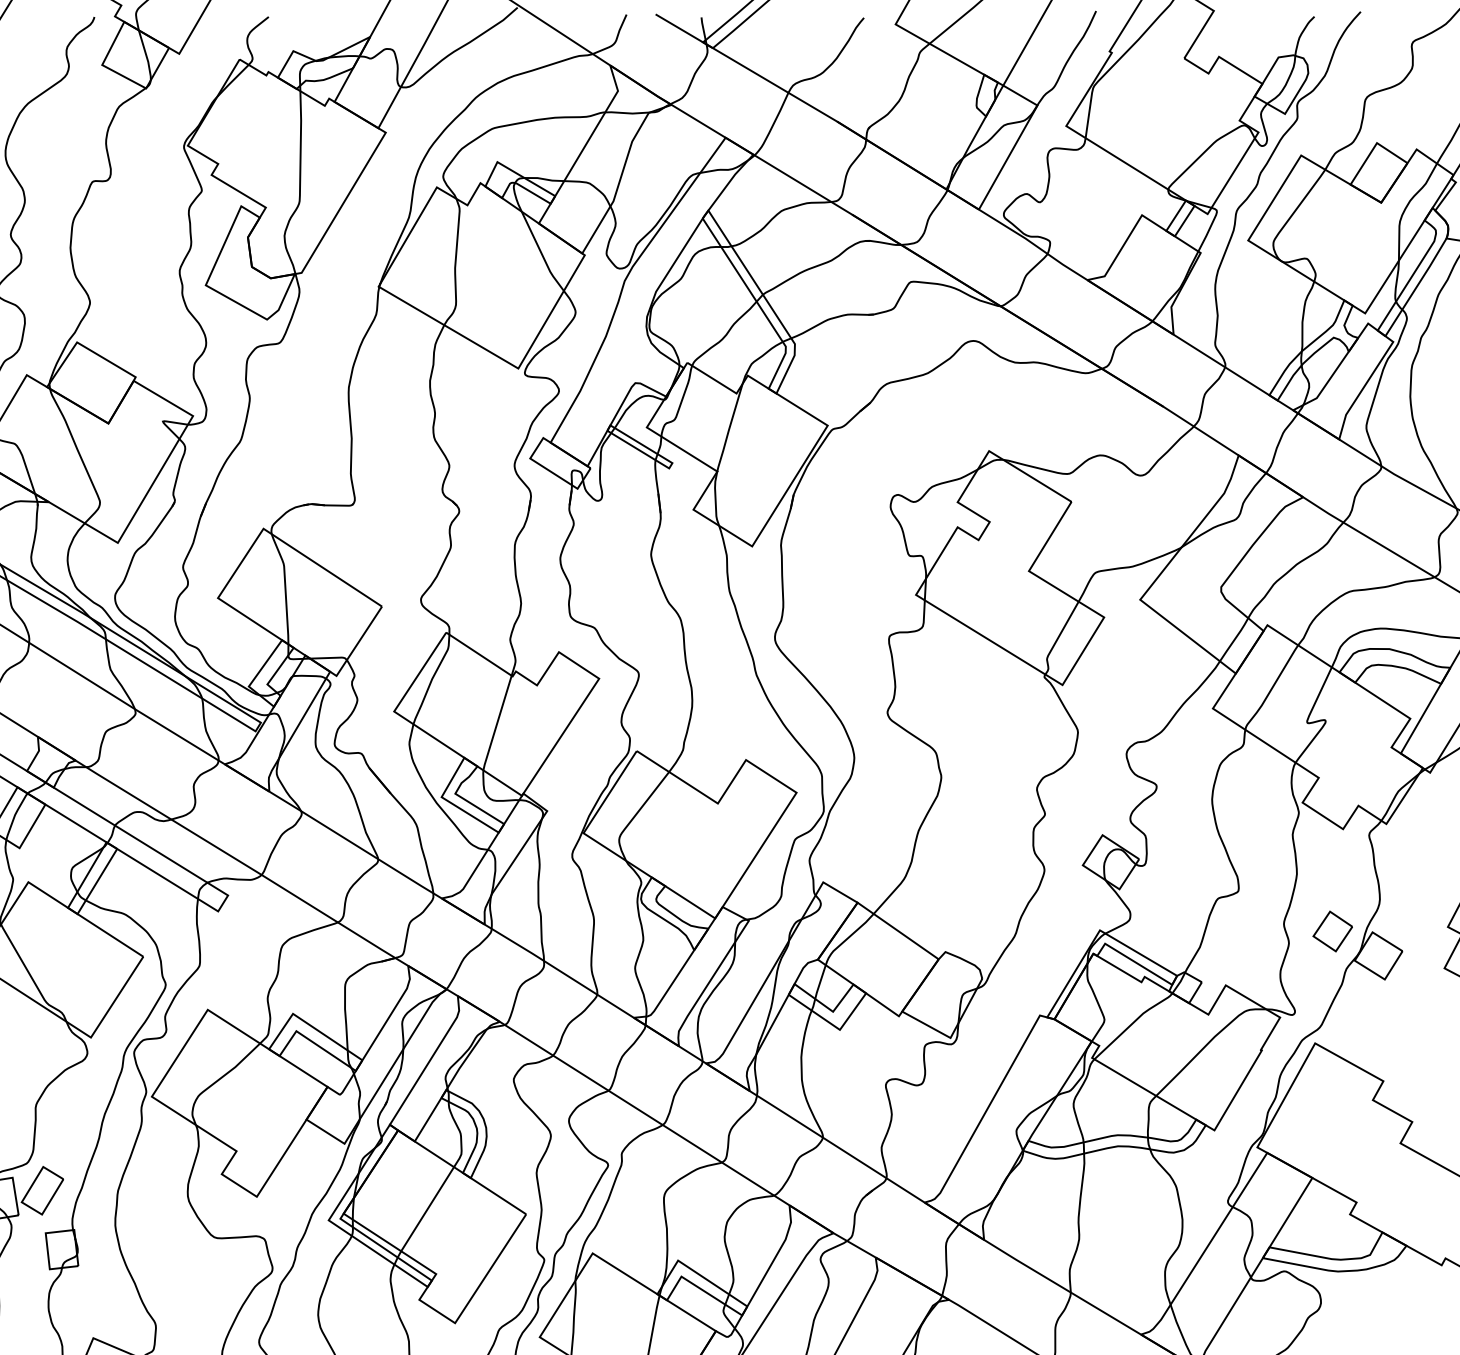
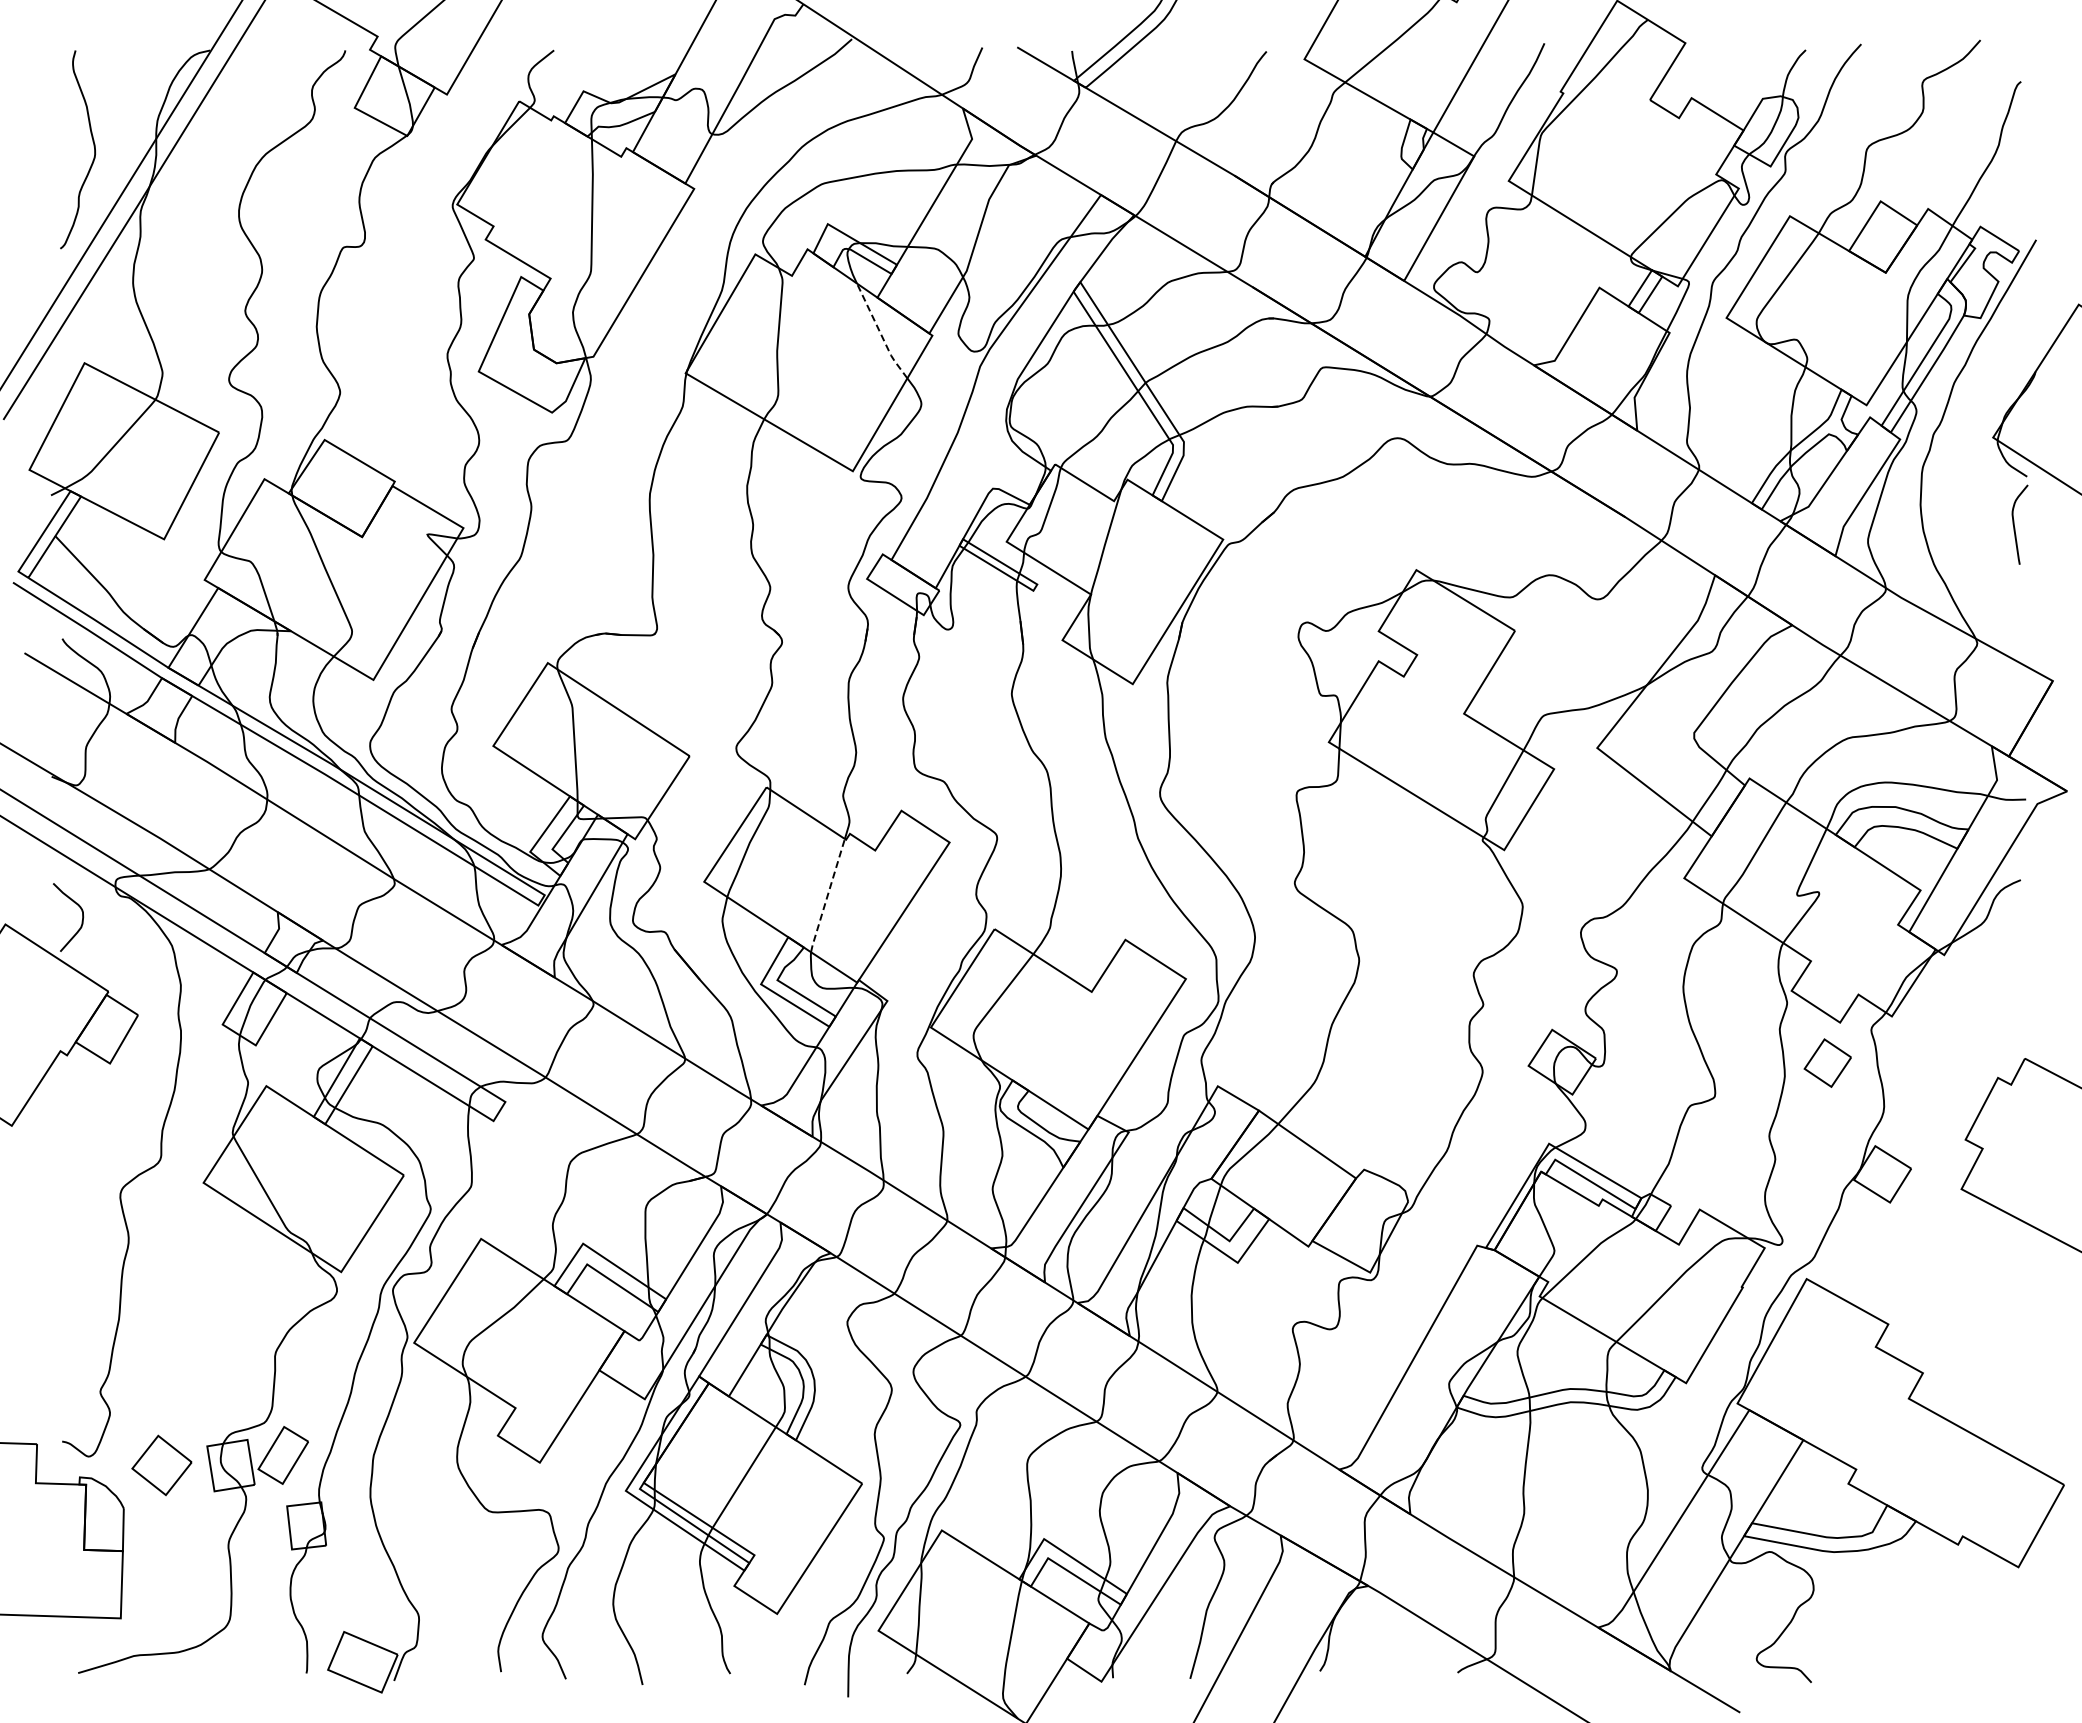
line: (541, 252) -> (880, 332), solid -> dashed
line: (497, 722) -> (827, 895), solid -> dashed
part: (1332, 930) -> (1827, 1062), moved

